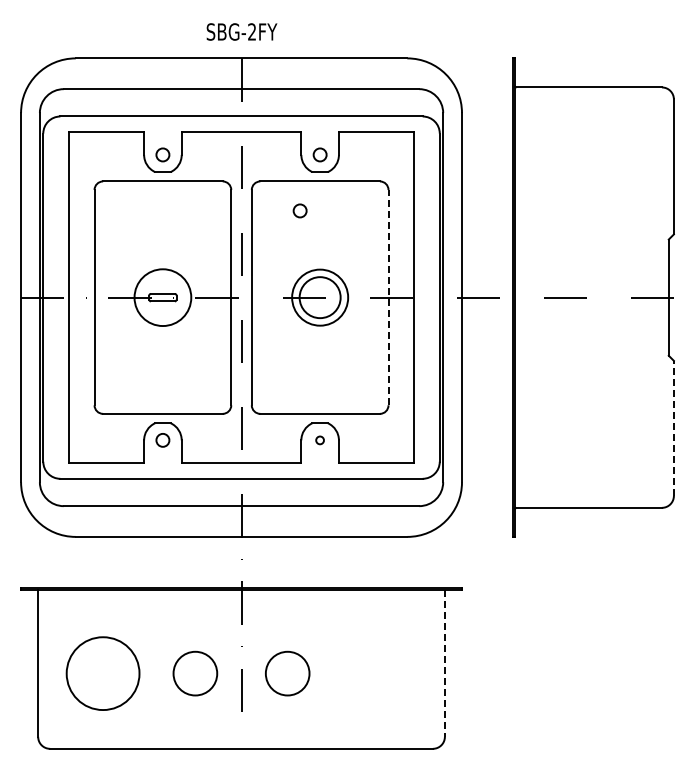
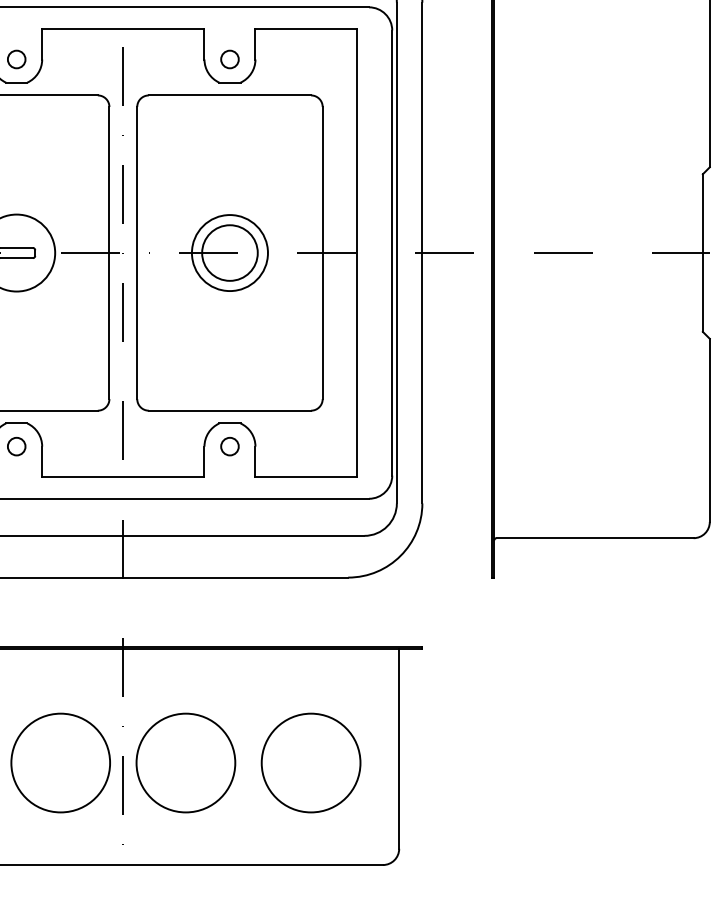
circle: (299, 210) -> (201, 134), removed
line: (388, 297) -> (322, 252), dashed -> solid
line: (673, 428) -> (709, 430), dashed -> solid
circle: (319, 440) -> (229, 446), size x1.67
line: (444, 663) -> (398, 749), dashed -> solid
circle: (194, 673) -> (59, 762), size x1.67
circle: (287, 673) -> (185, 762), size x1.67
circle: (379, 673) -> (310, 762), added

